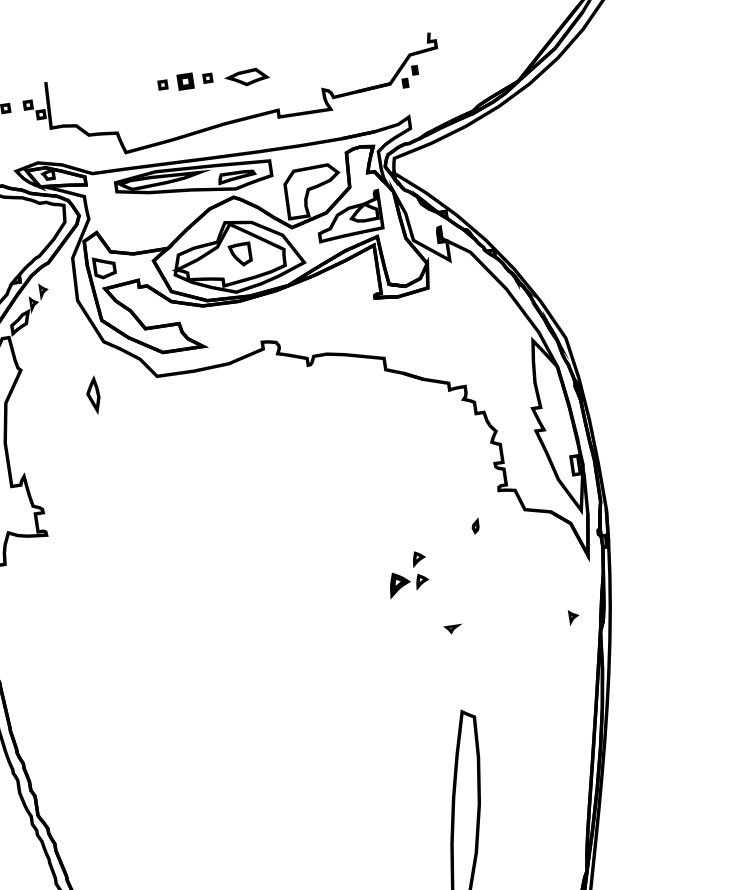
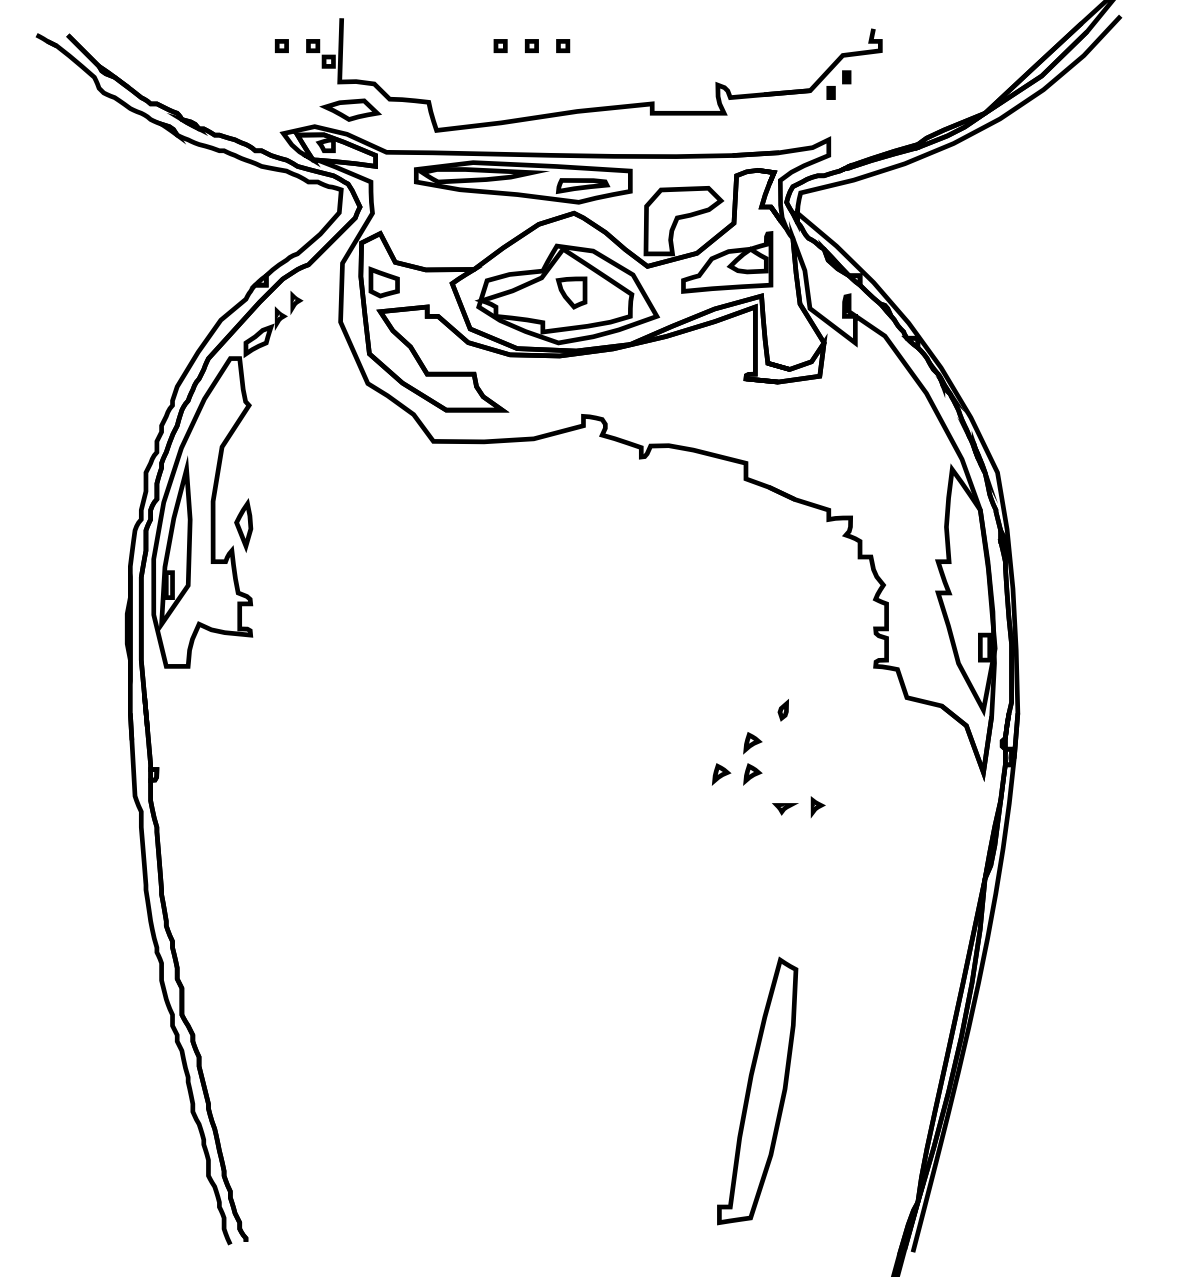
part: (246, 77) -> (350, 109), moved
part: (185, 81) -> (531, 45), size x0.62
part: (93, 395) -> (243, 525), moved
part: (474, 526) -> (782, 710), moved
part: (399, 584) -> (721, 774), size x0.62
part: (573, 616) -> (817, 806), moved
part: (453, 629) -> (785, 809), moved

